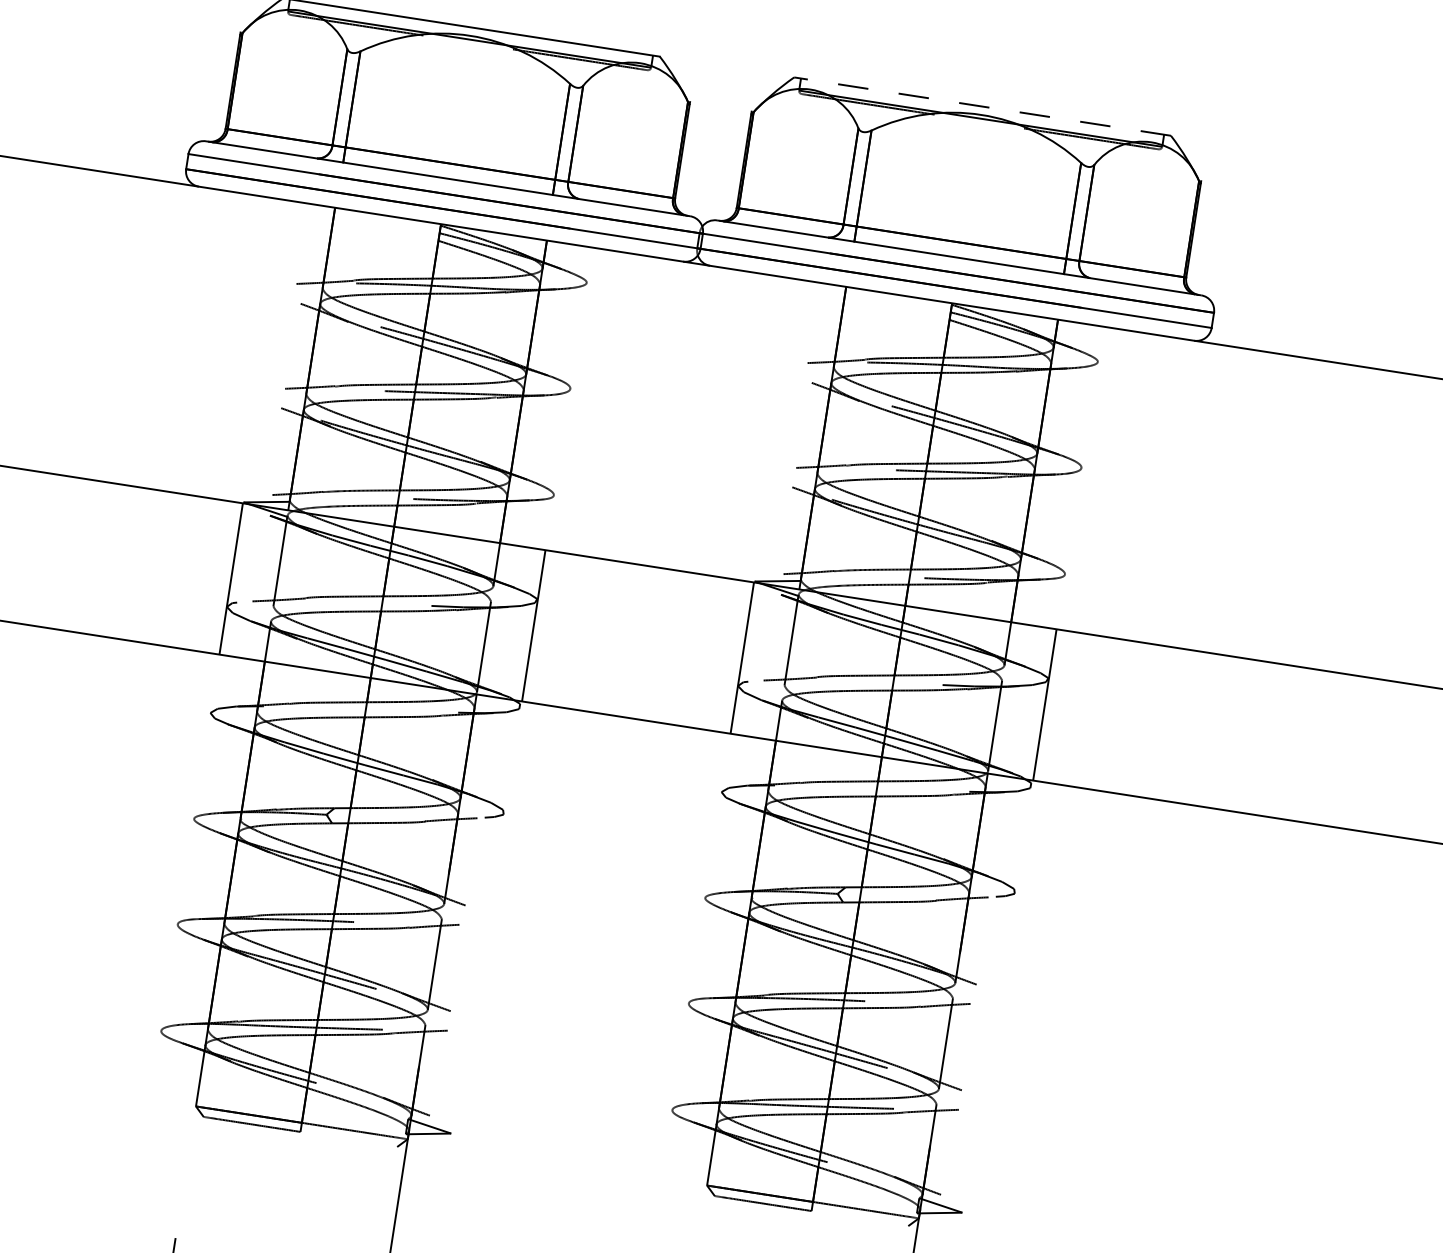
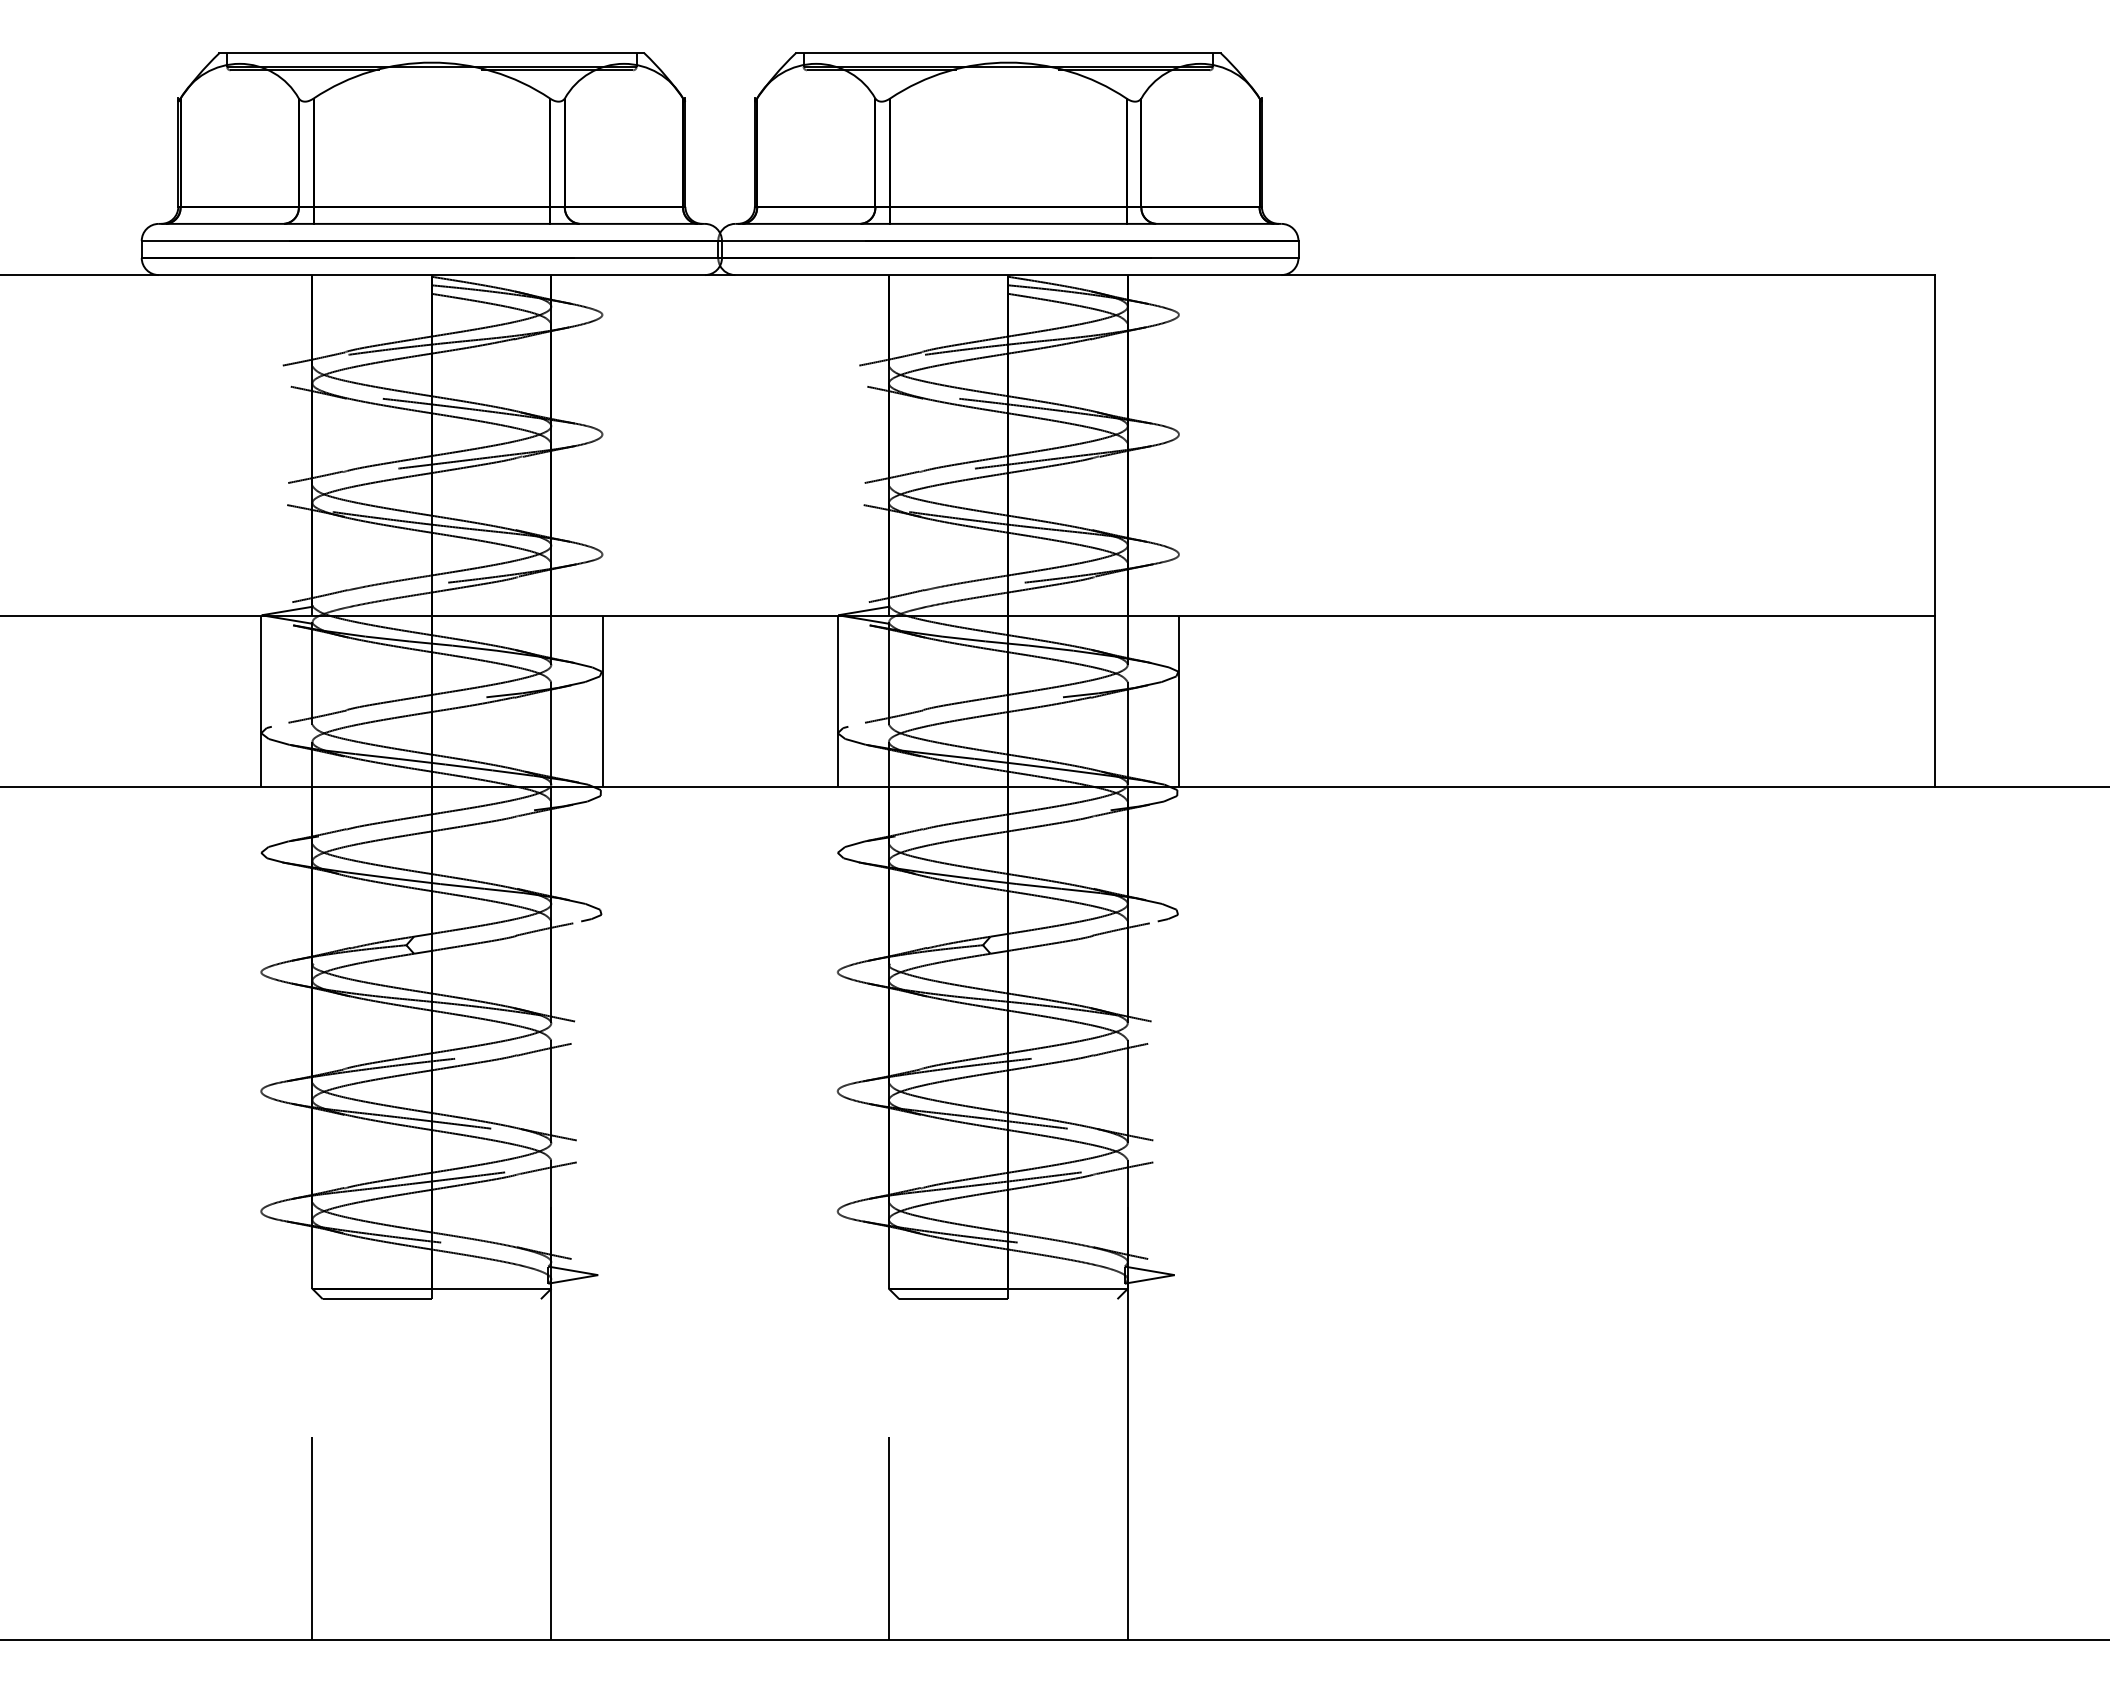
line: (981, 106) -> (1007, 53), dashed -> solid

